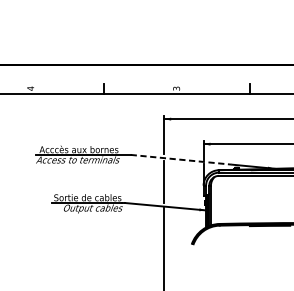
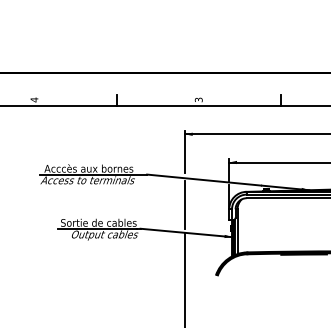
line: (181, 160) -> (204, 180), dashed -> solid

